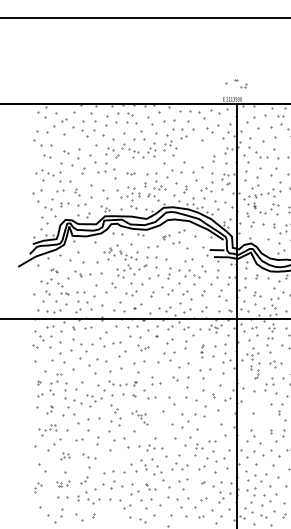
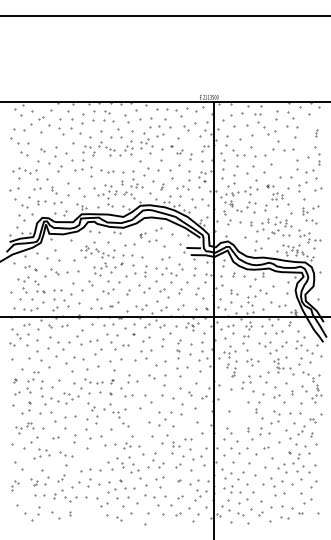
part: (236, 83) -> (172, 149), moved
part: (130, 173) -> (107, 171), size x1.67
part: (53, 270) -> (30, 268), size x1.67
part: (142, 347) -> (119, 345), size x1.67
part: (201, 351) -> (178, 349), size x1.43
part: (49, 409) -> (26, 407), size x1.67
part: (139, 417) -> (116, 415), size x1.67
part: (64, 455) -> (41, 453), size x1.67
part: (62, 483) -> (39, 481), size x1.43
part: (150, 486) -> (127, 484), size x1.67

